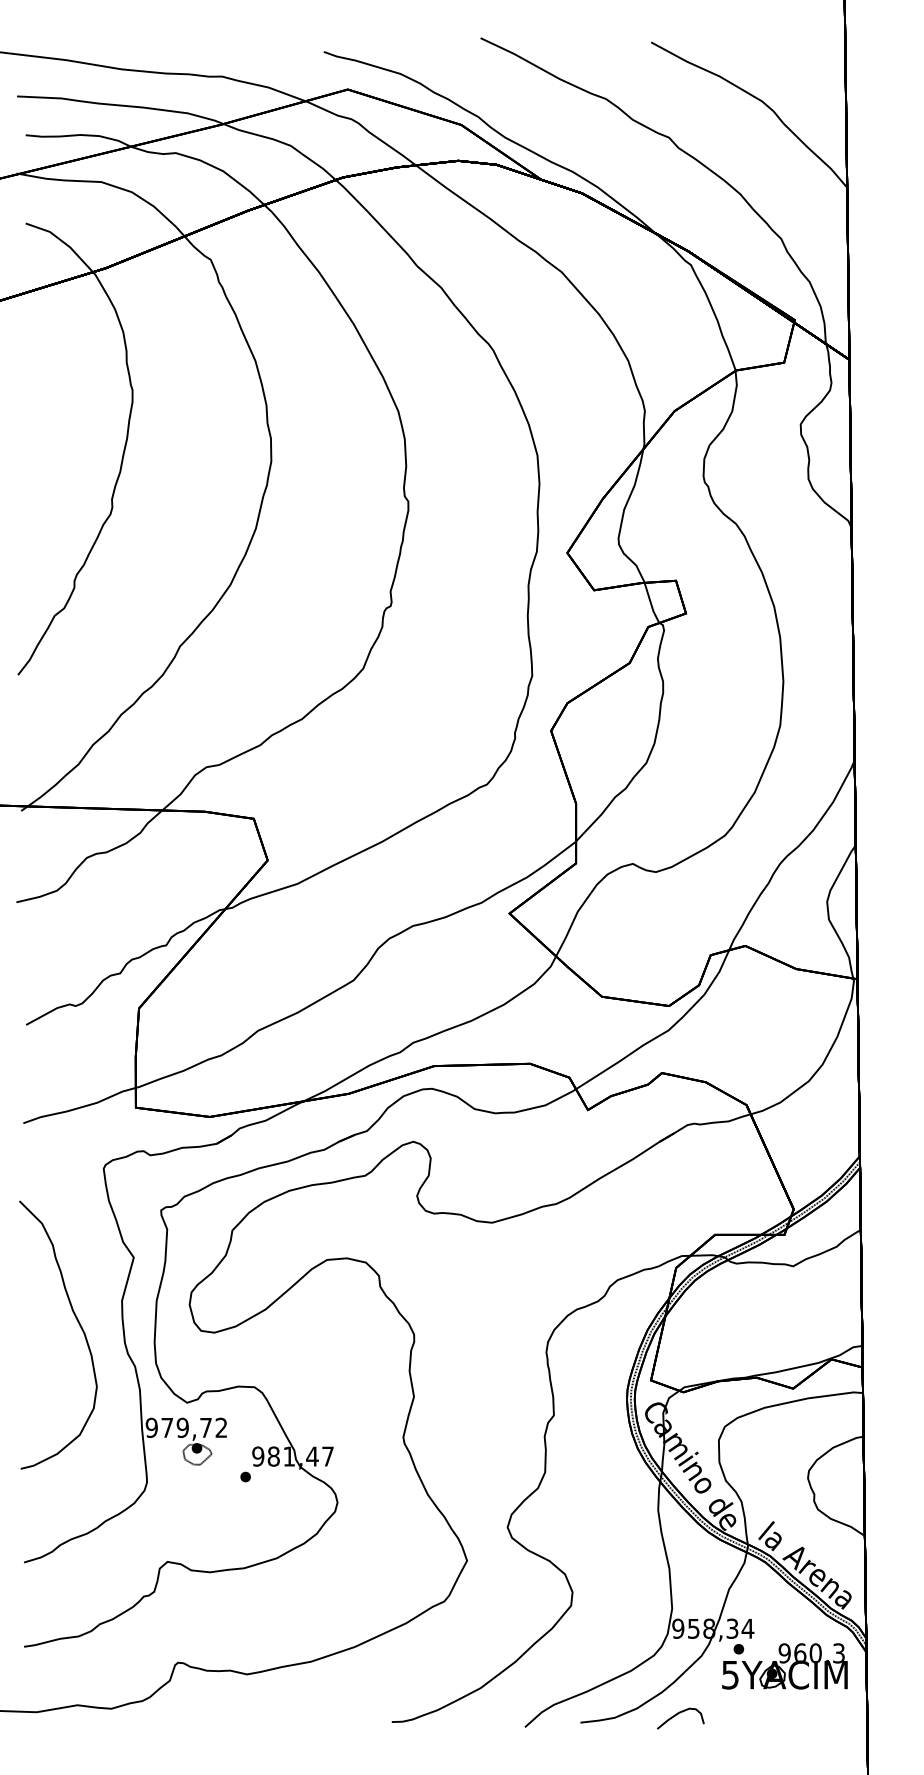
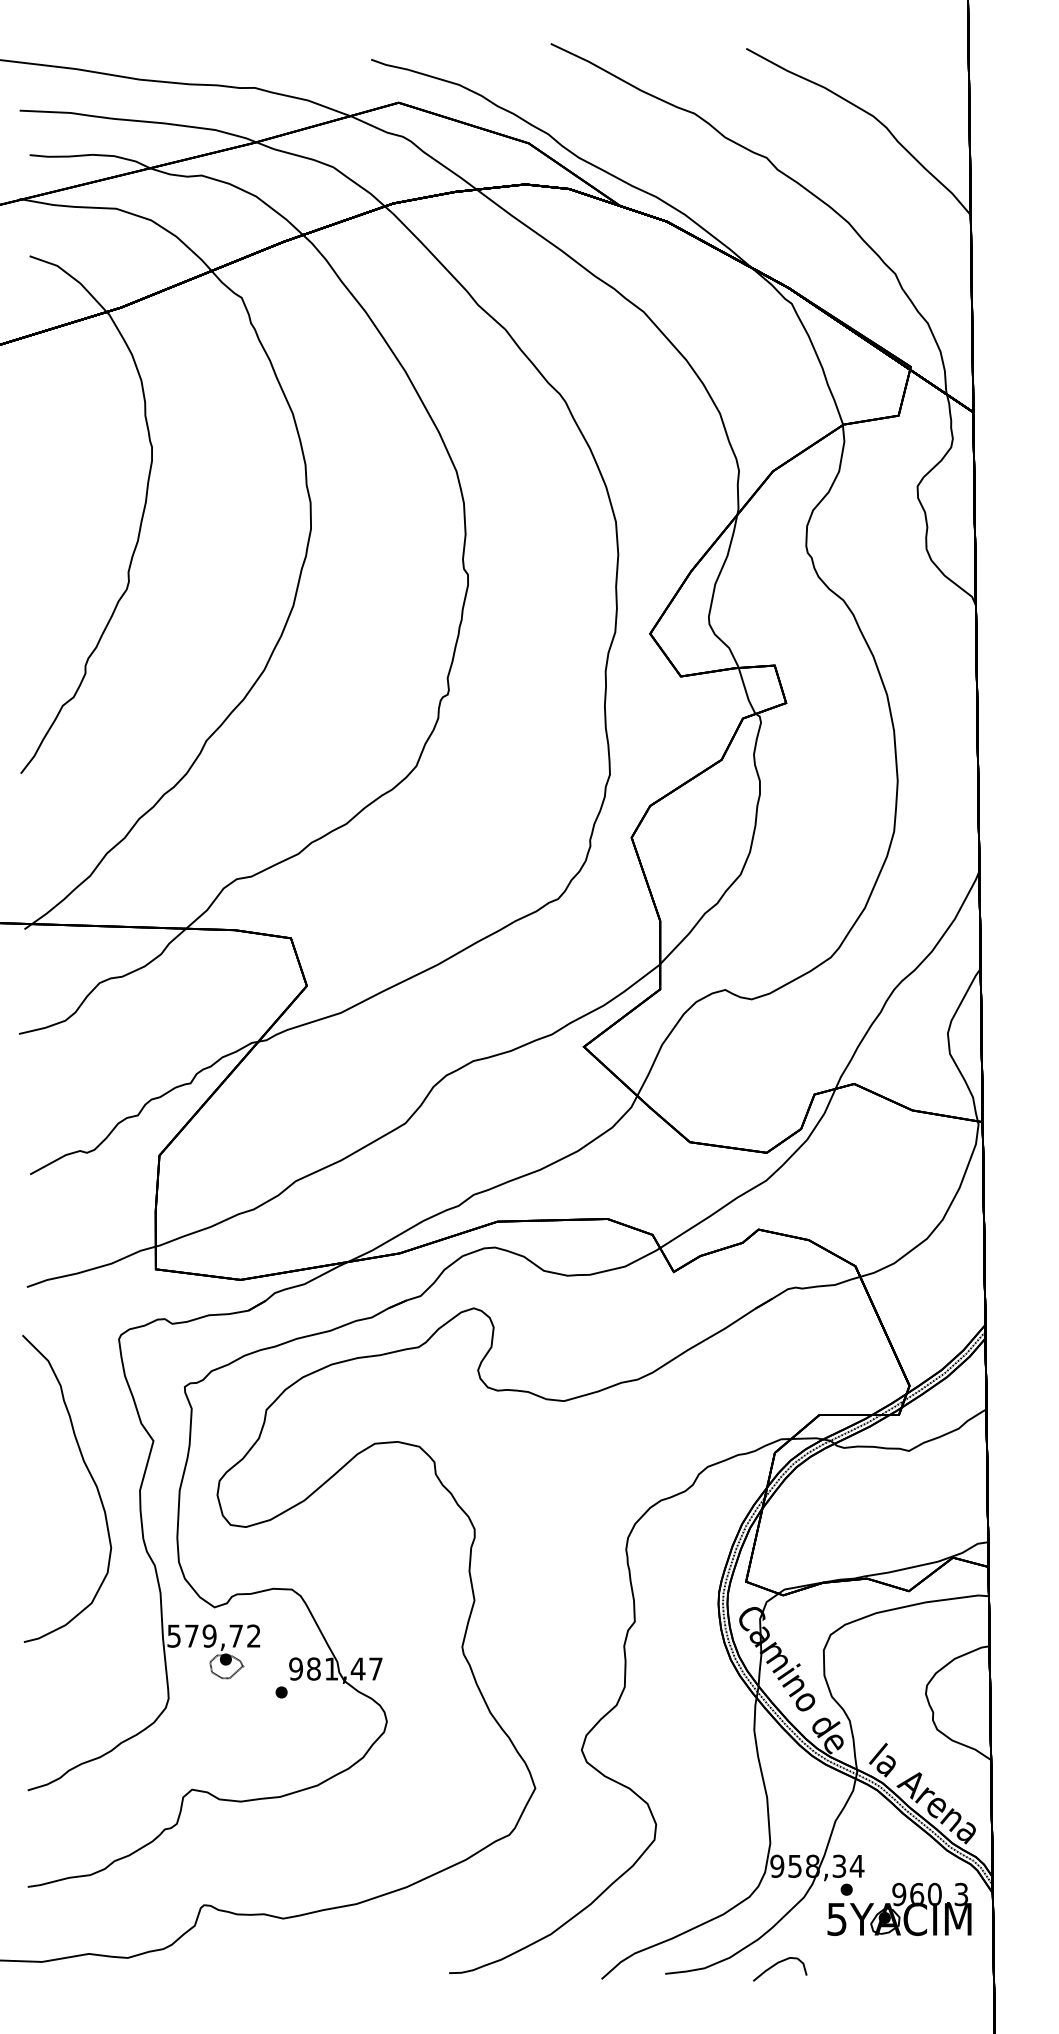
curve: (78, 1324) -> (90, 1476), moved
text: (152, 1427) -> (174, 1635), 979,72 -> 579,72

